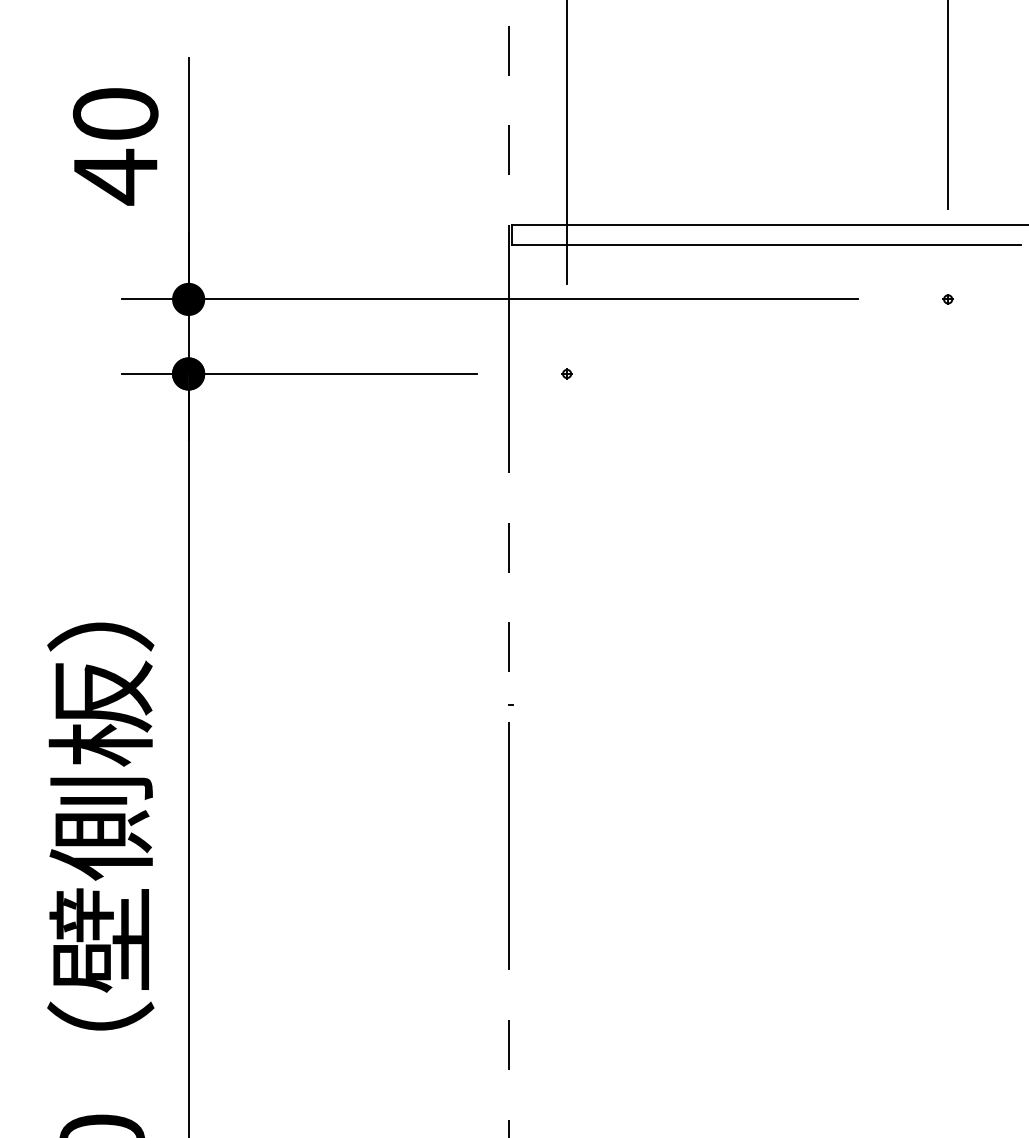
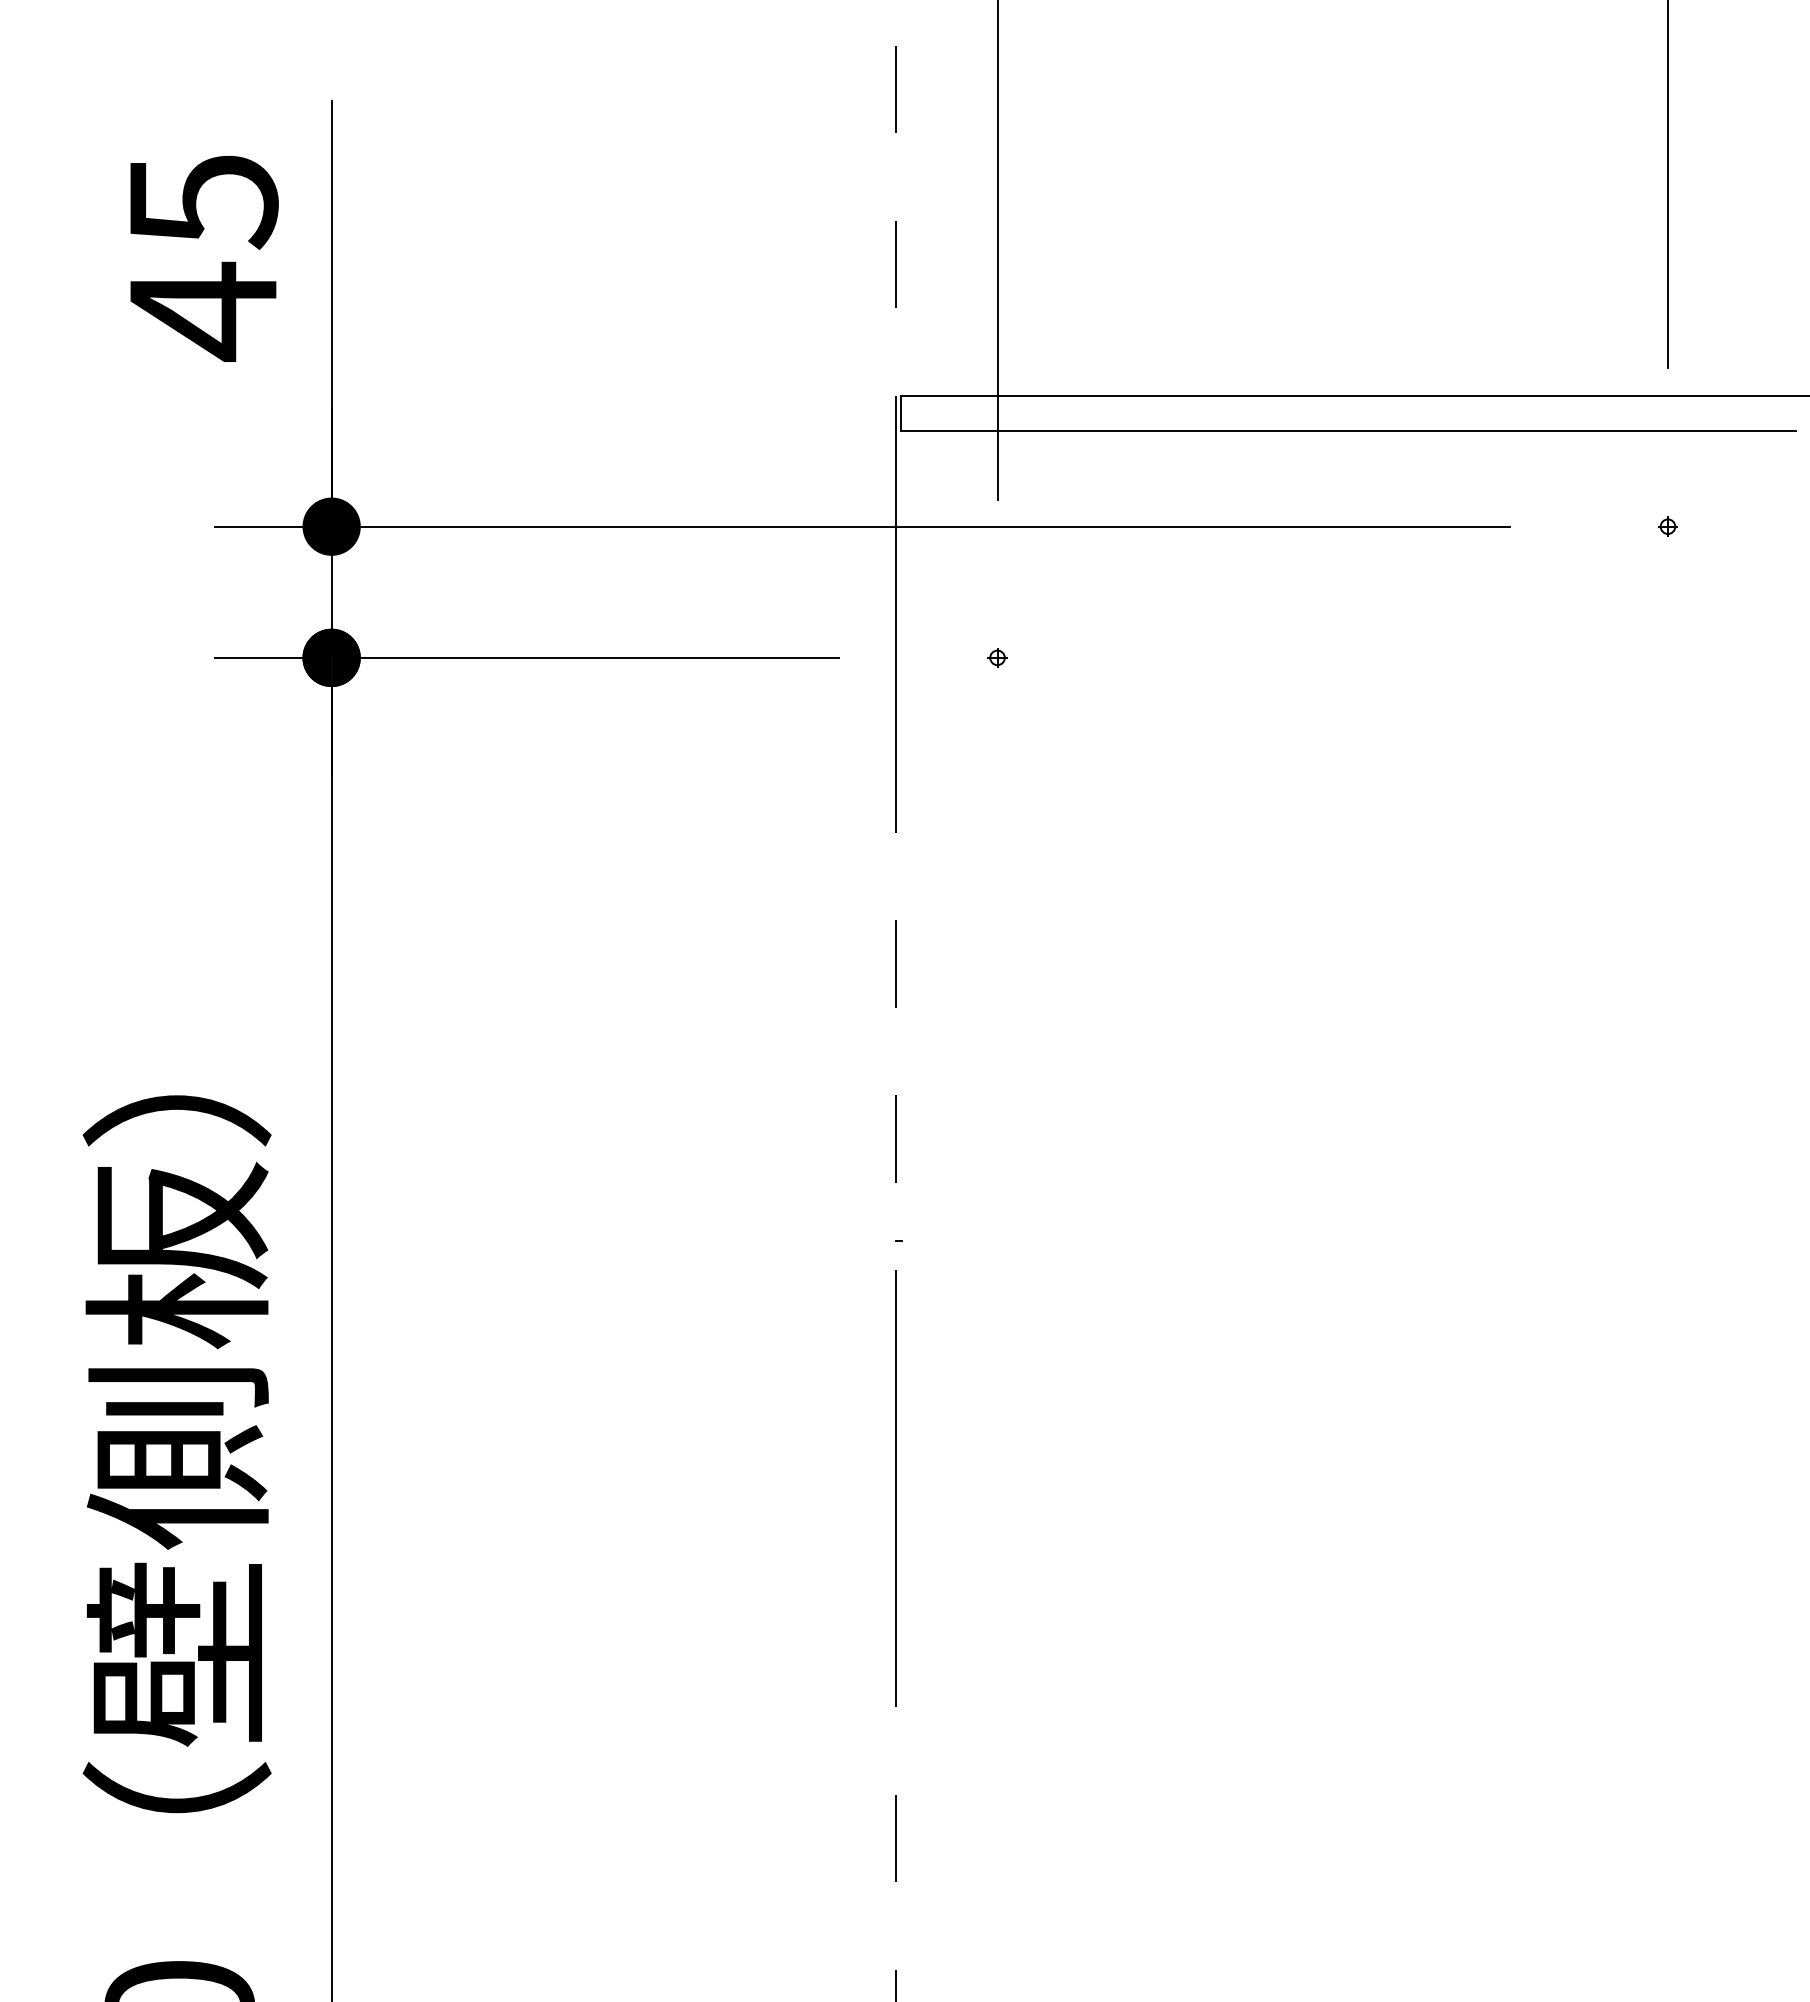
text: (115, 115) -> (202, 203), 40 -> 45

